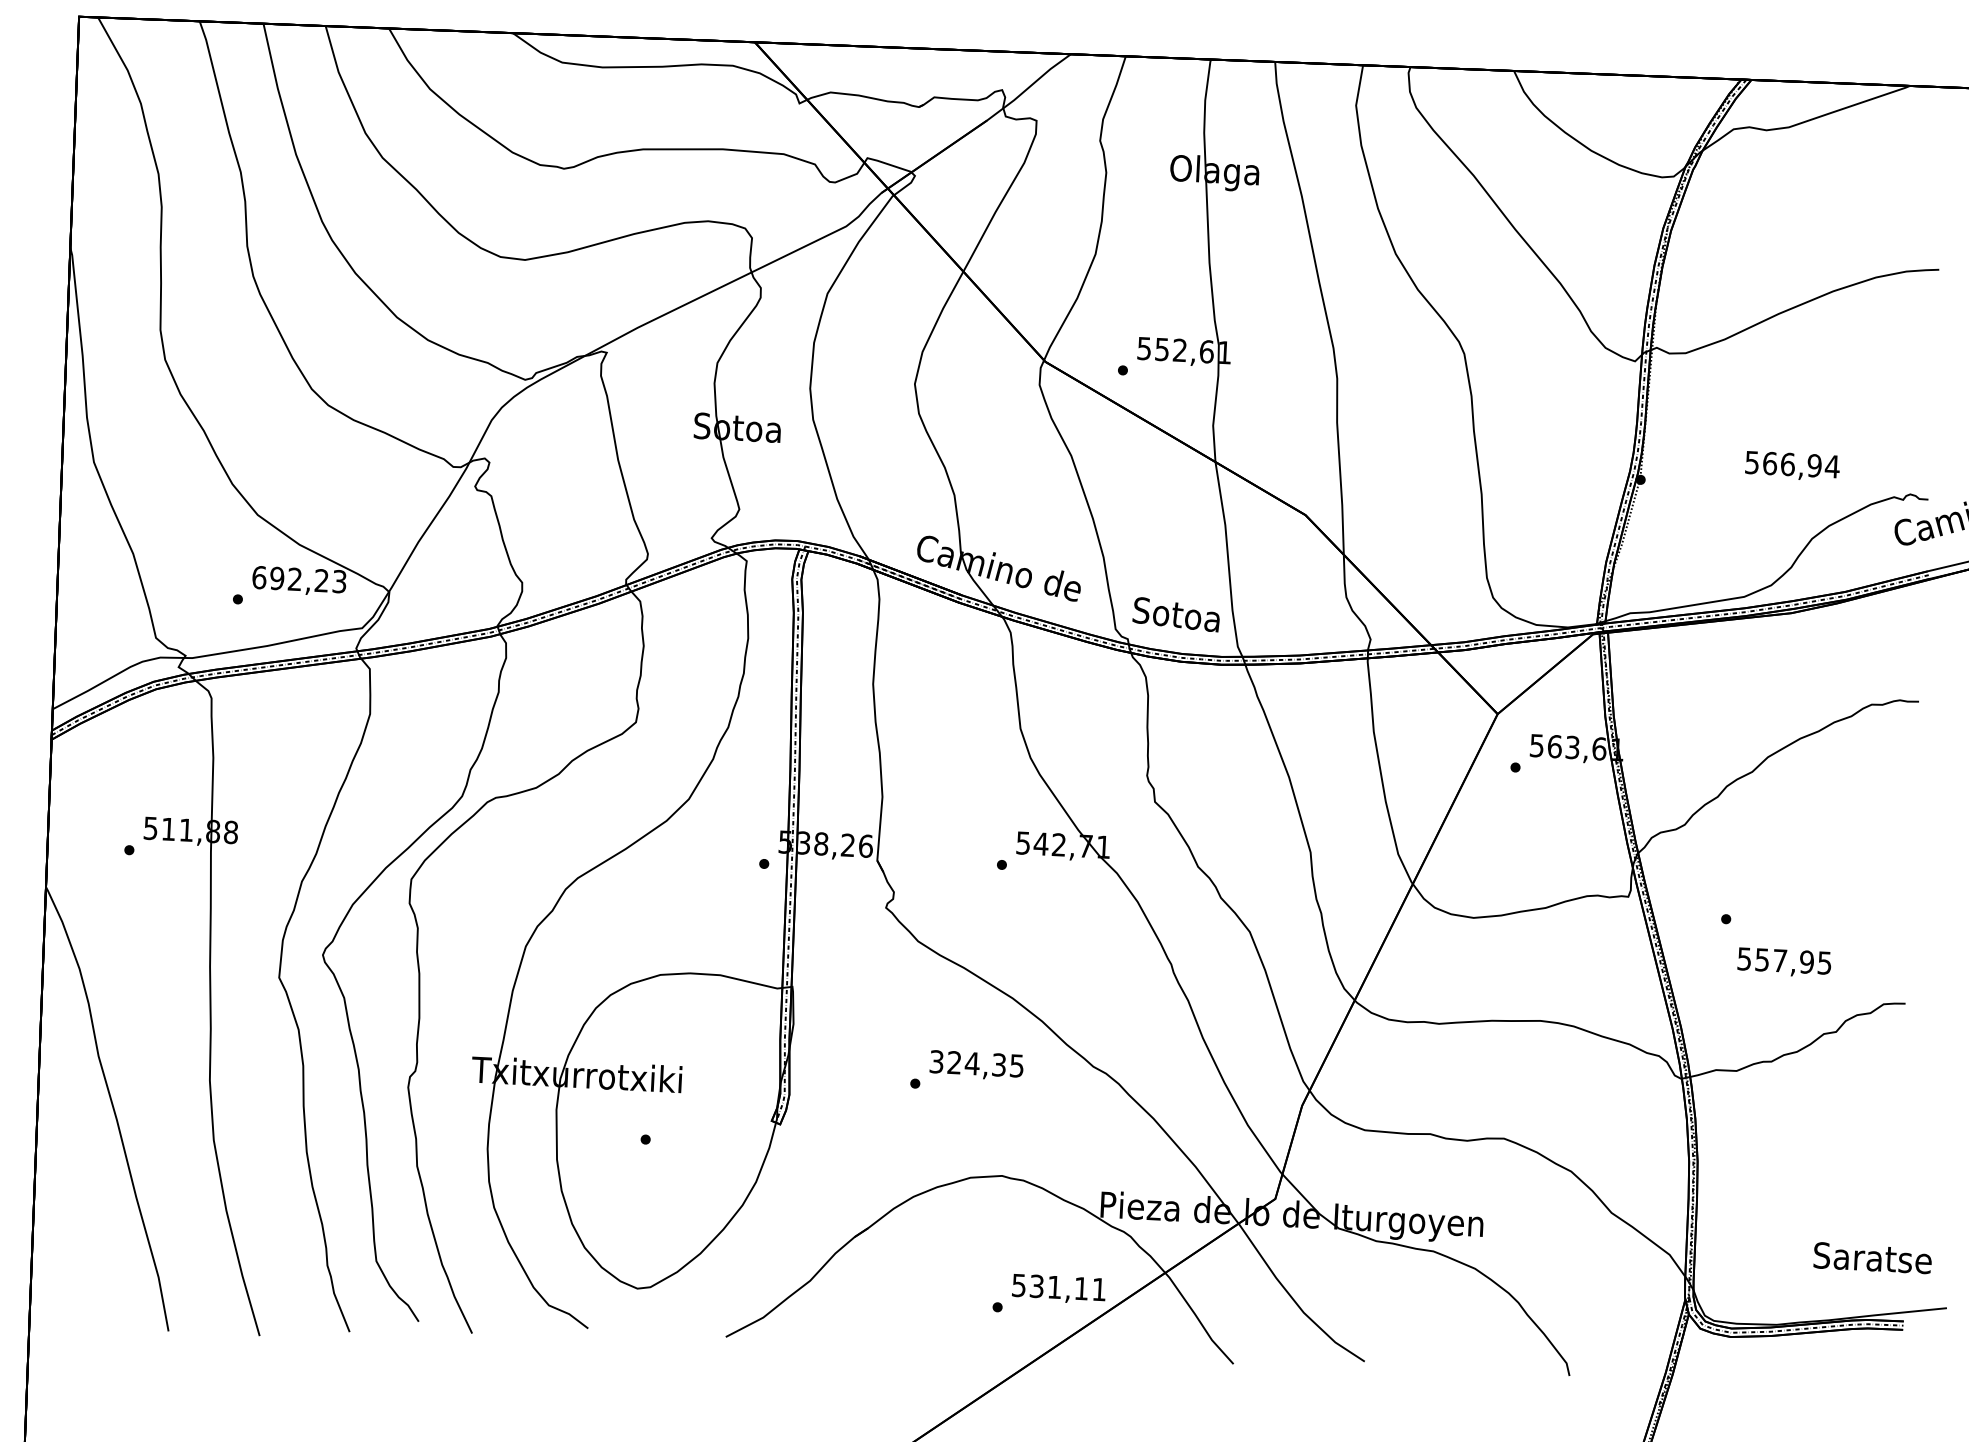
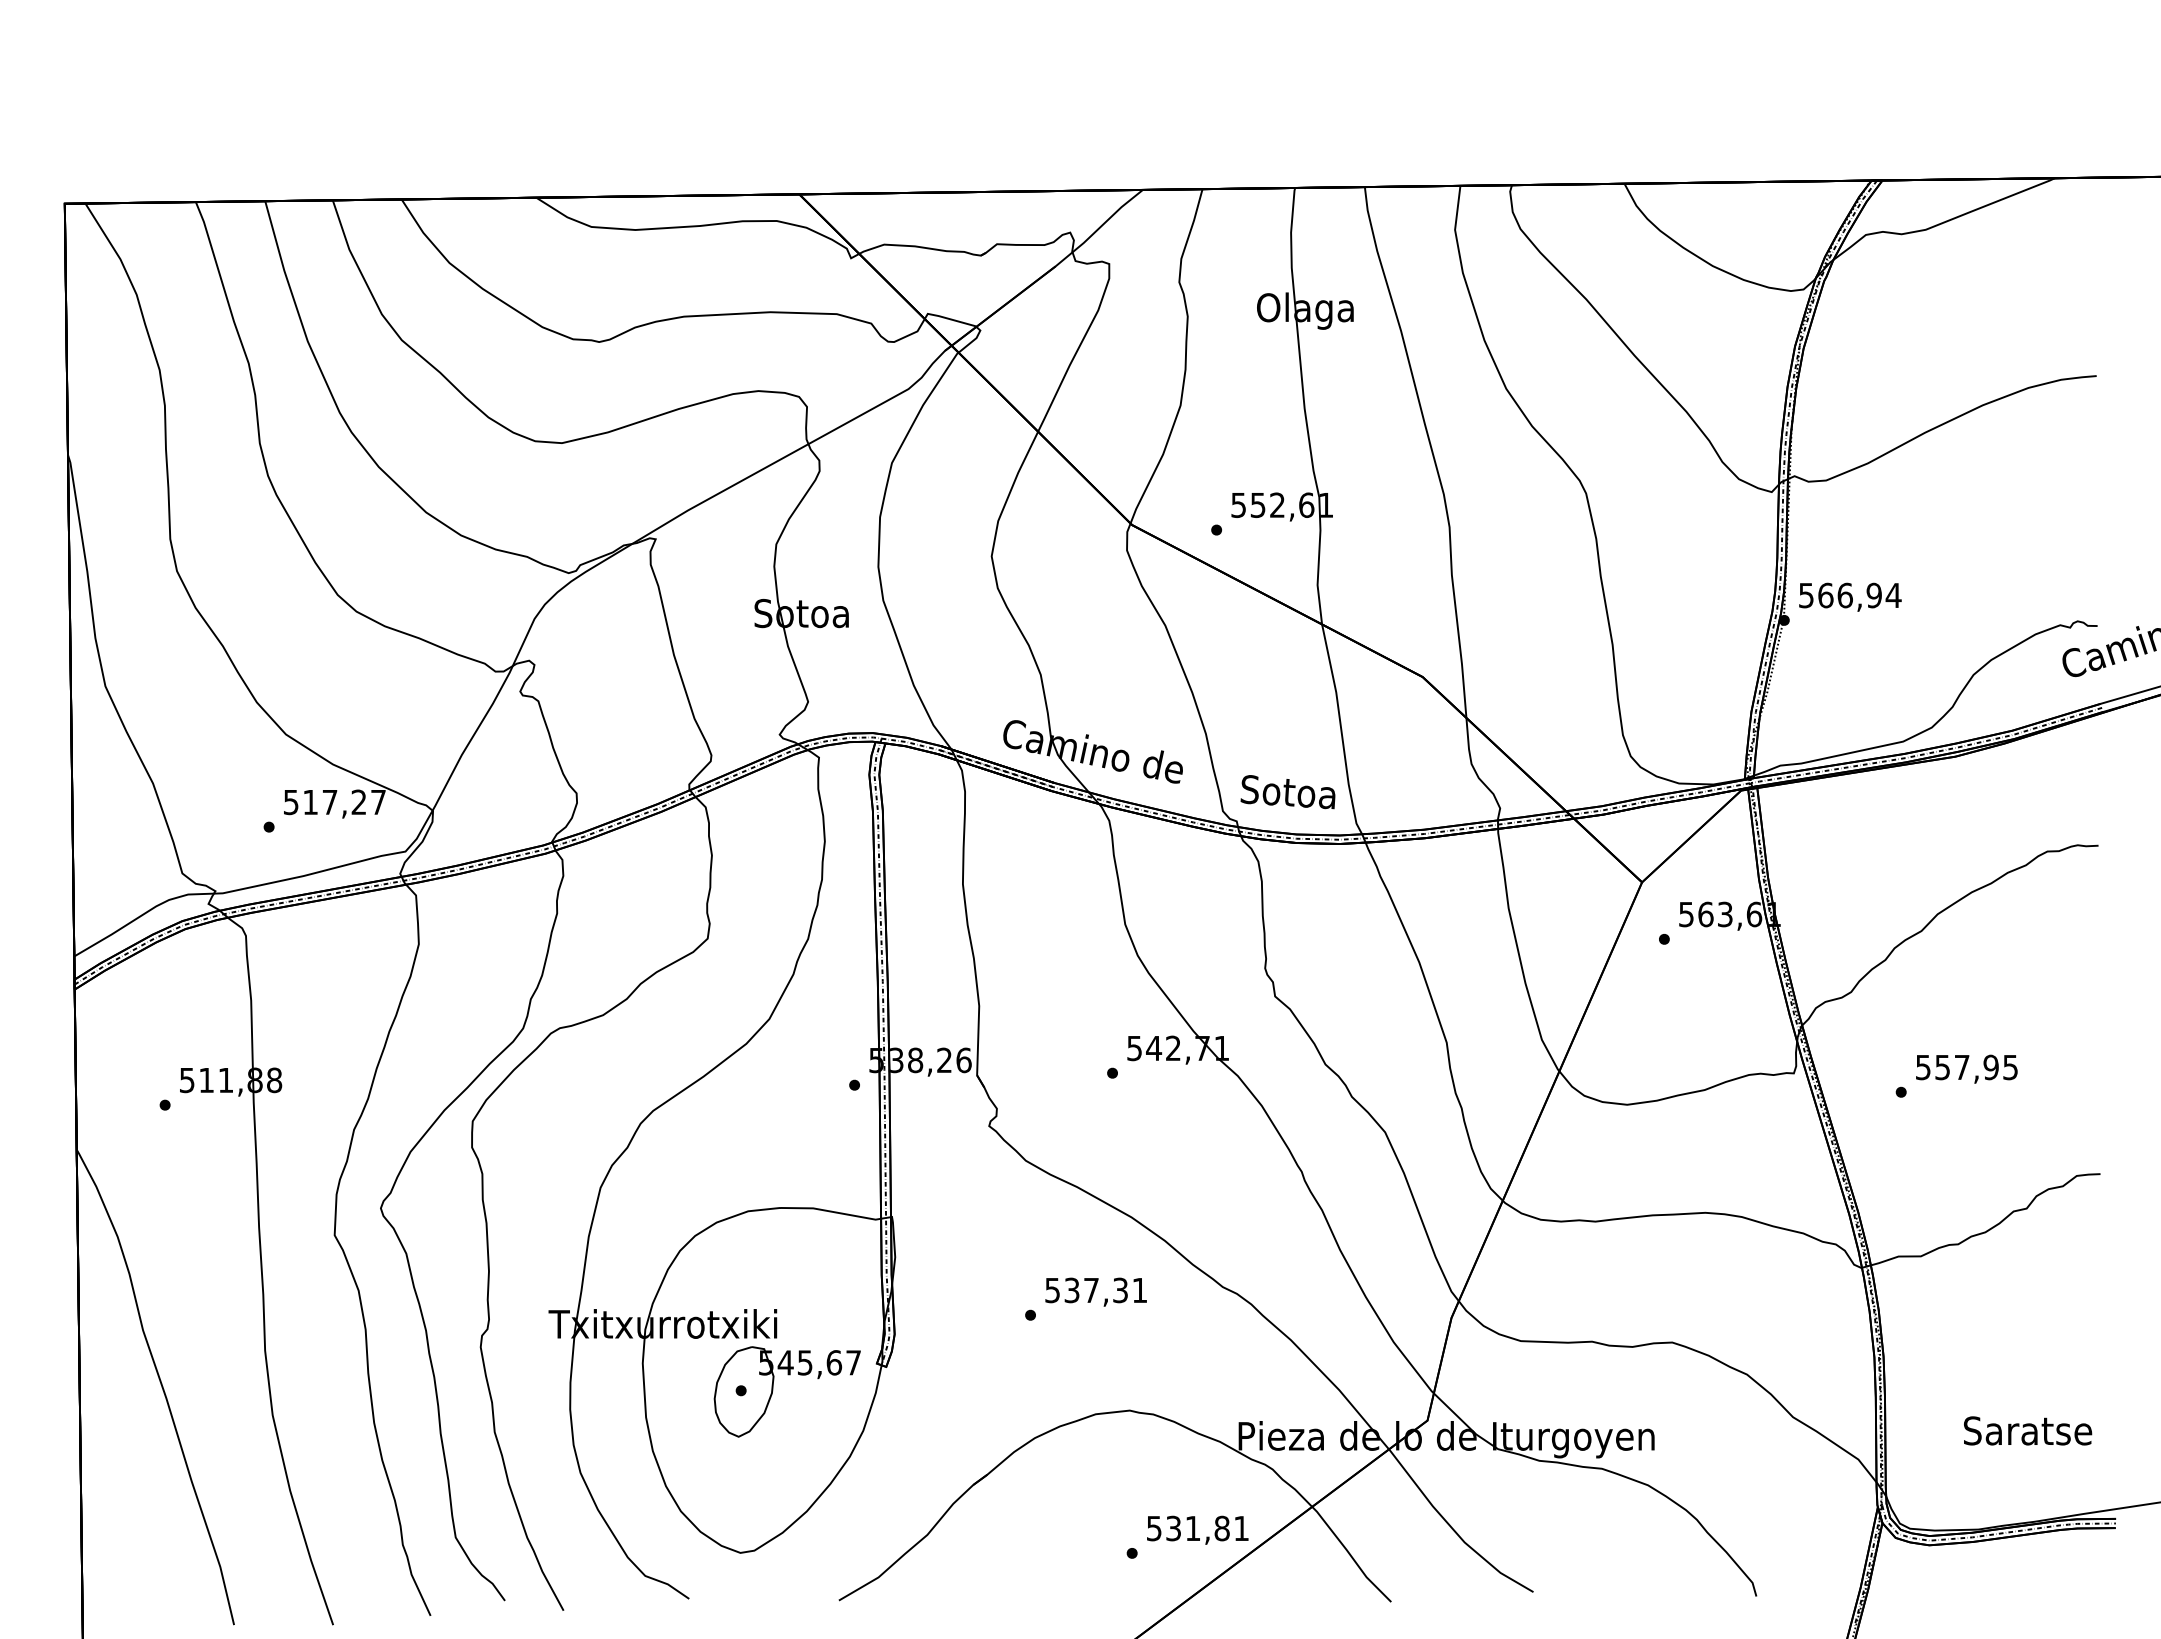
text: (1792, 465) -> (1850, 596), moved
text: (299, 579) -> (334, 802), 692,23 -> 517,27
text: (1784, 961) -> (1966, 1068), moved
text: (977, 1063) -> (1096, 1290), 324,35 -> 537,31
part: (675, 1140) -> (773, 1390), added
text: (1873, 1257) -> (2028, 1430), moved
text: (1080, 1288) -> (1221, 1528), 531,11 -> 531,81

